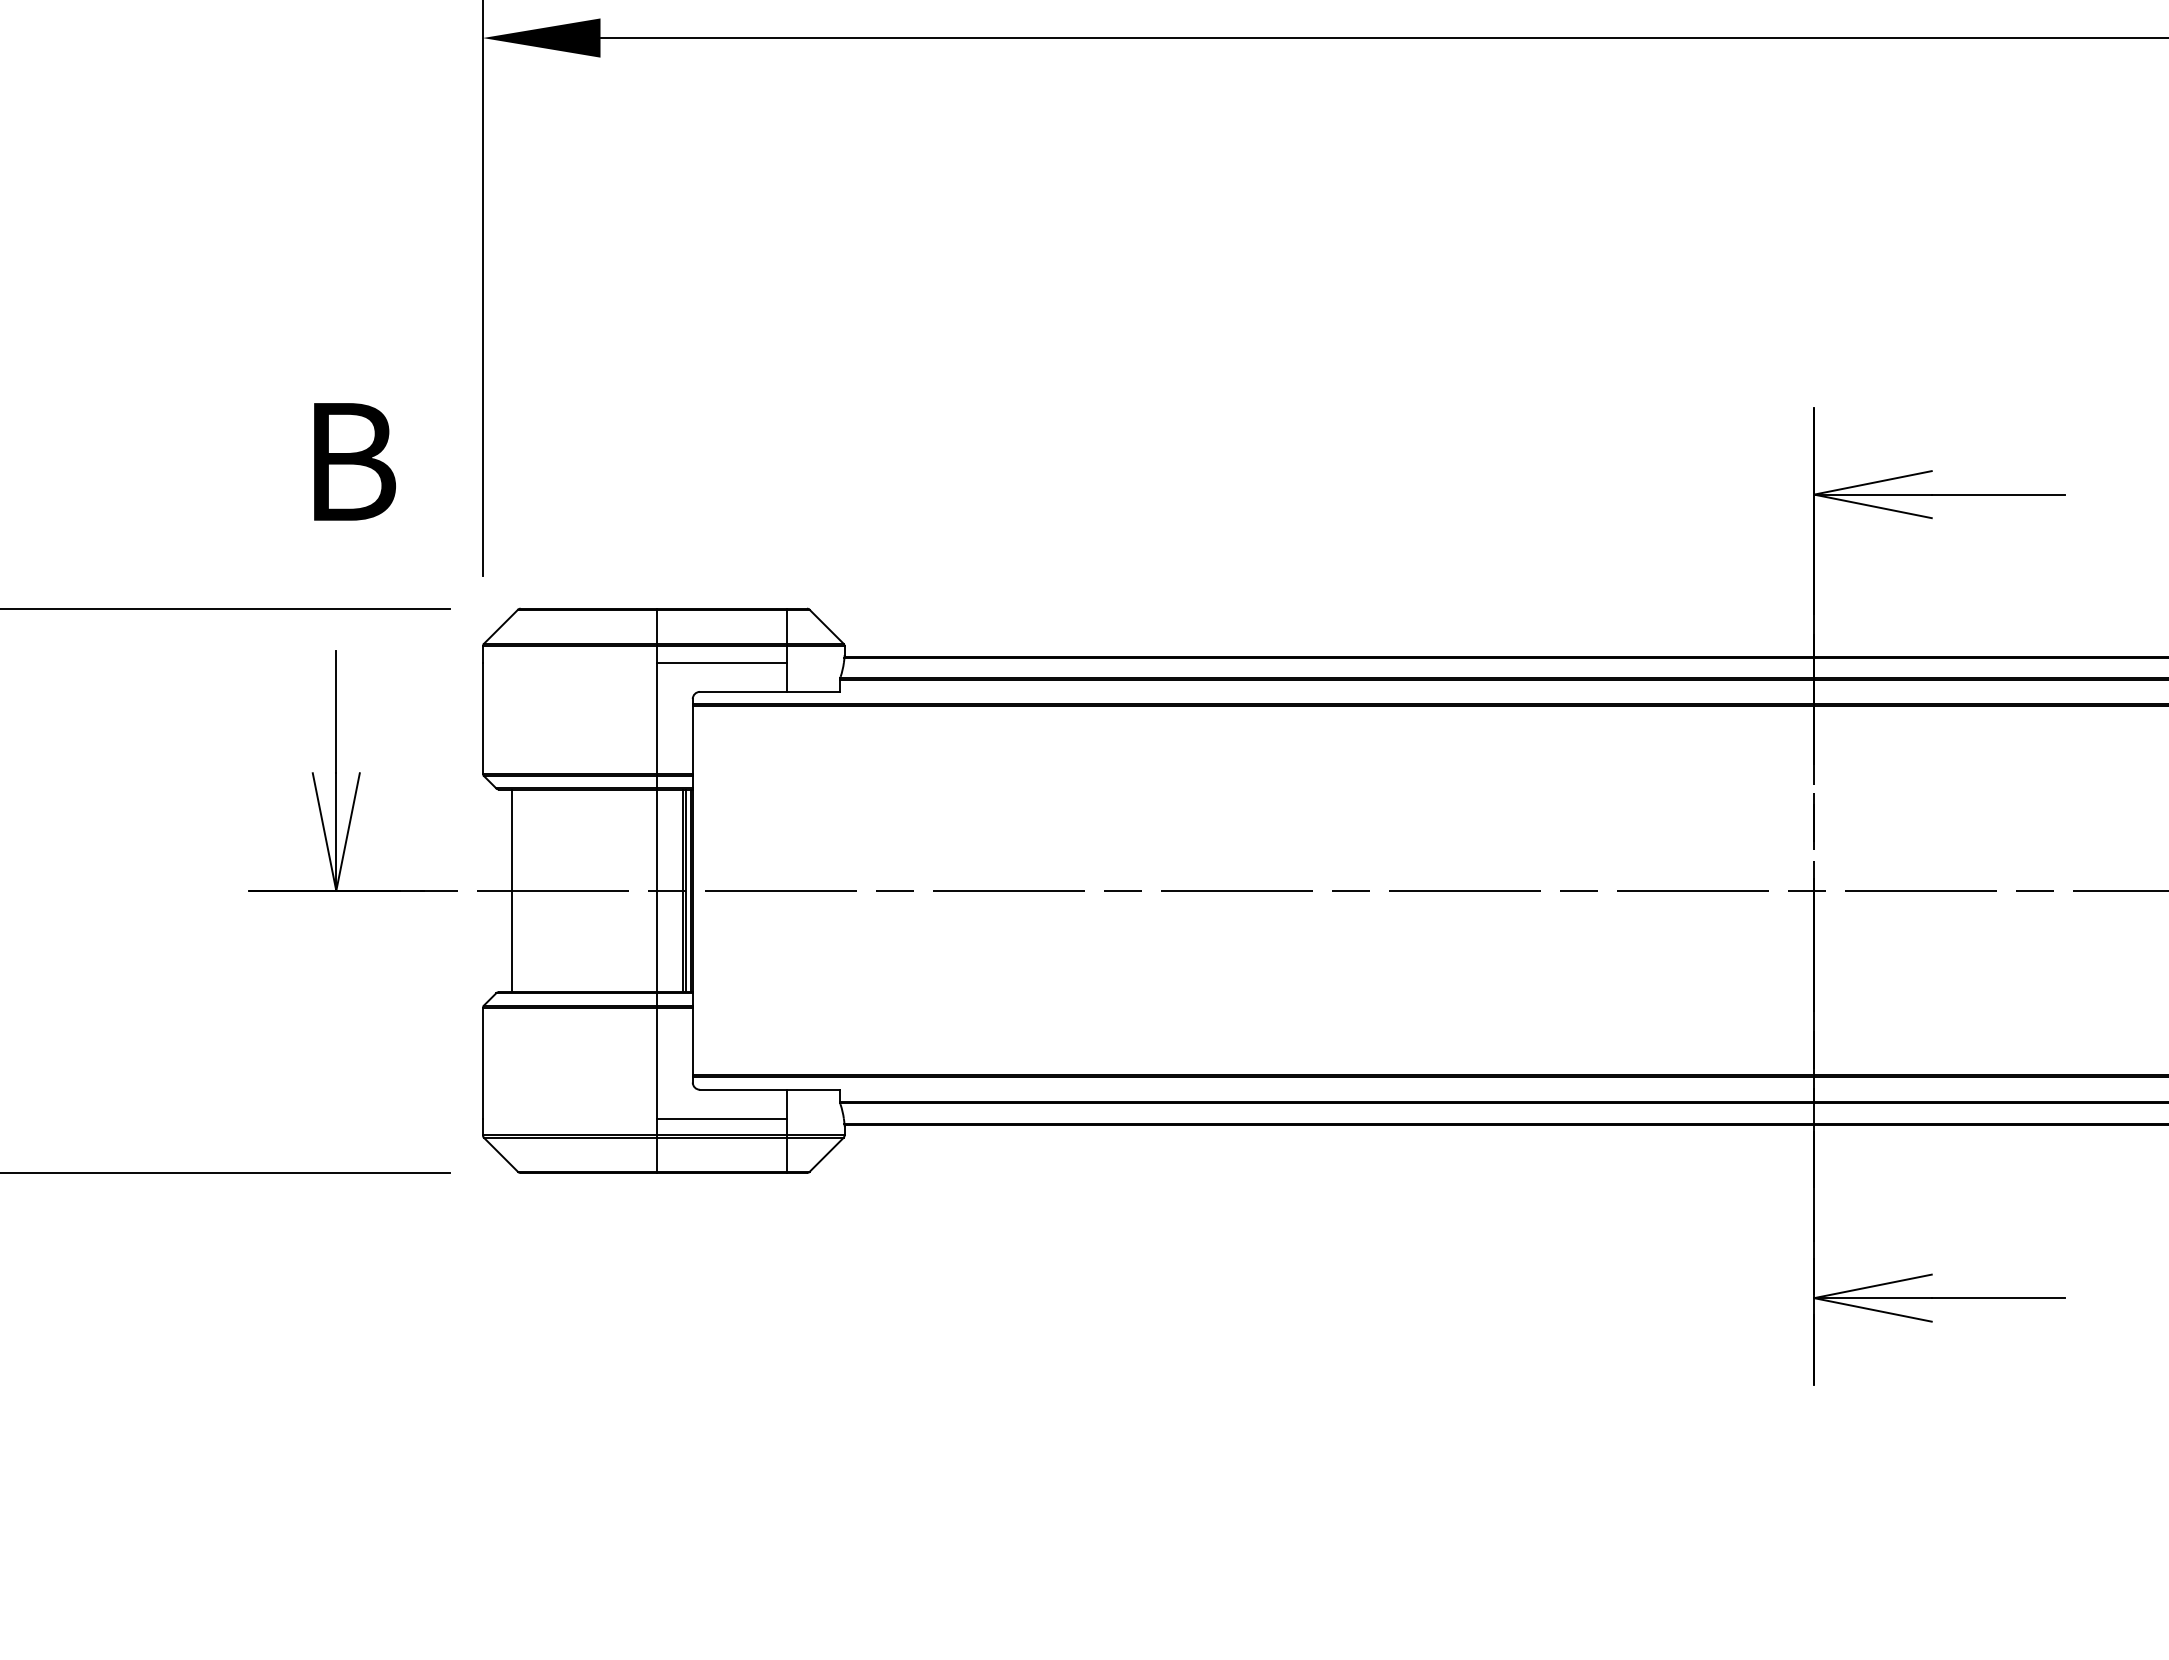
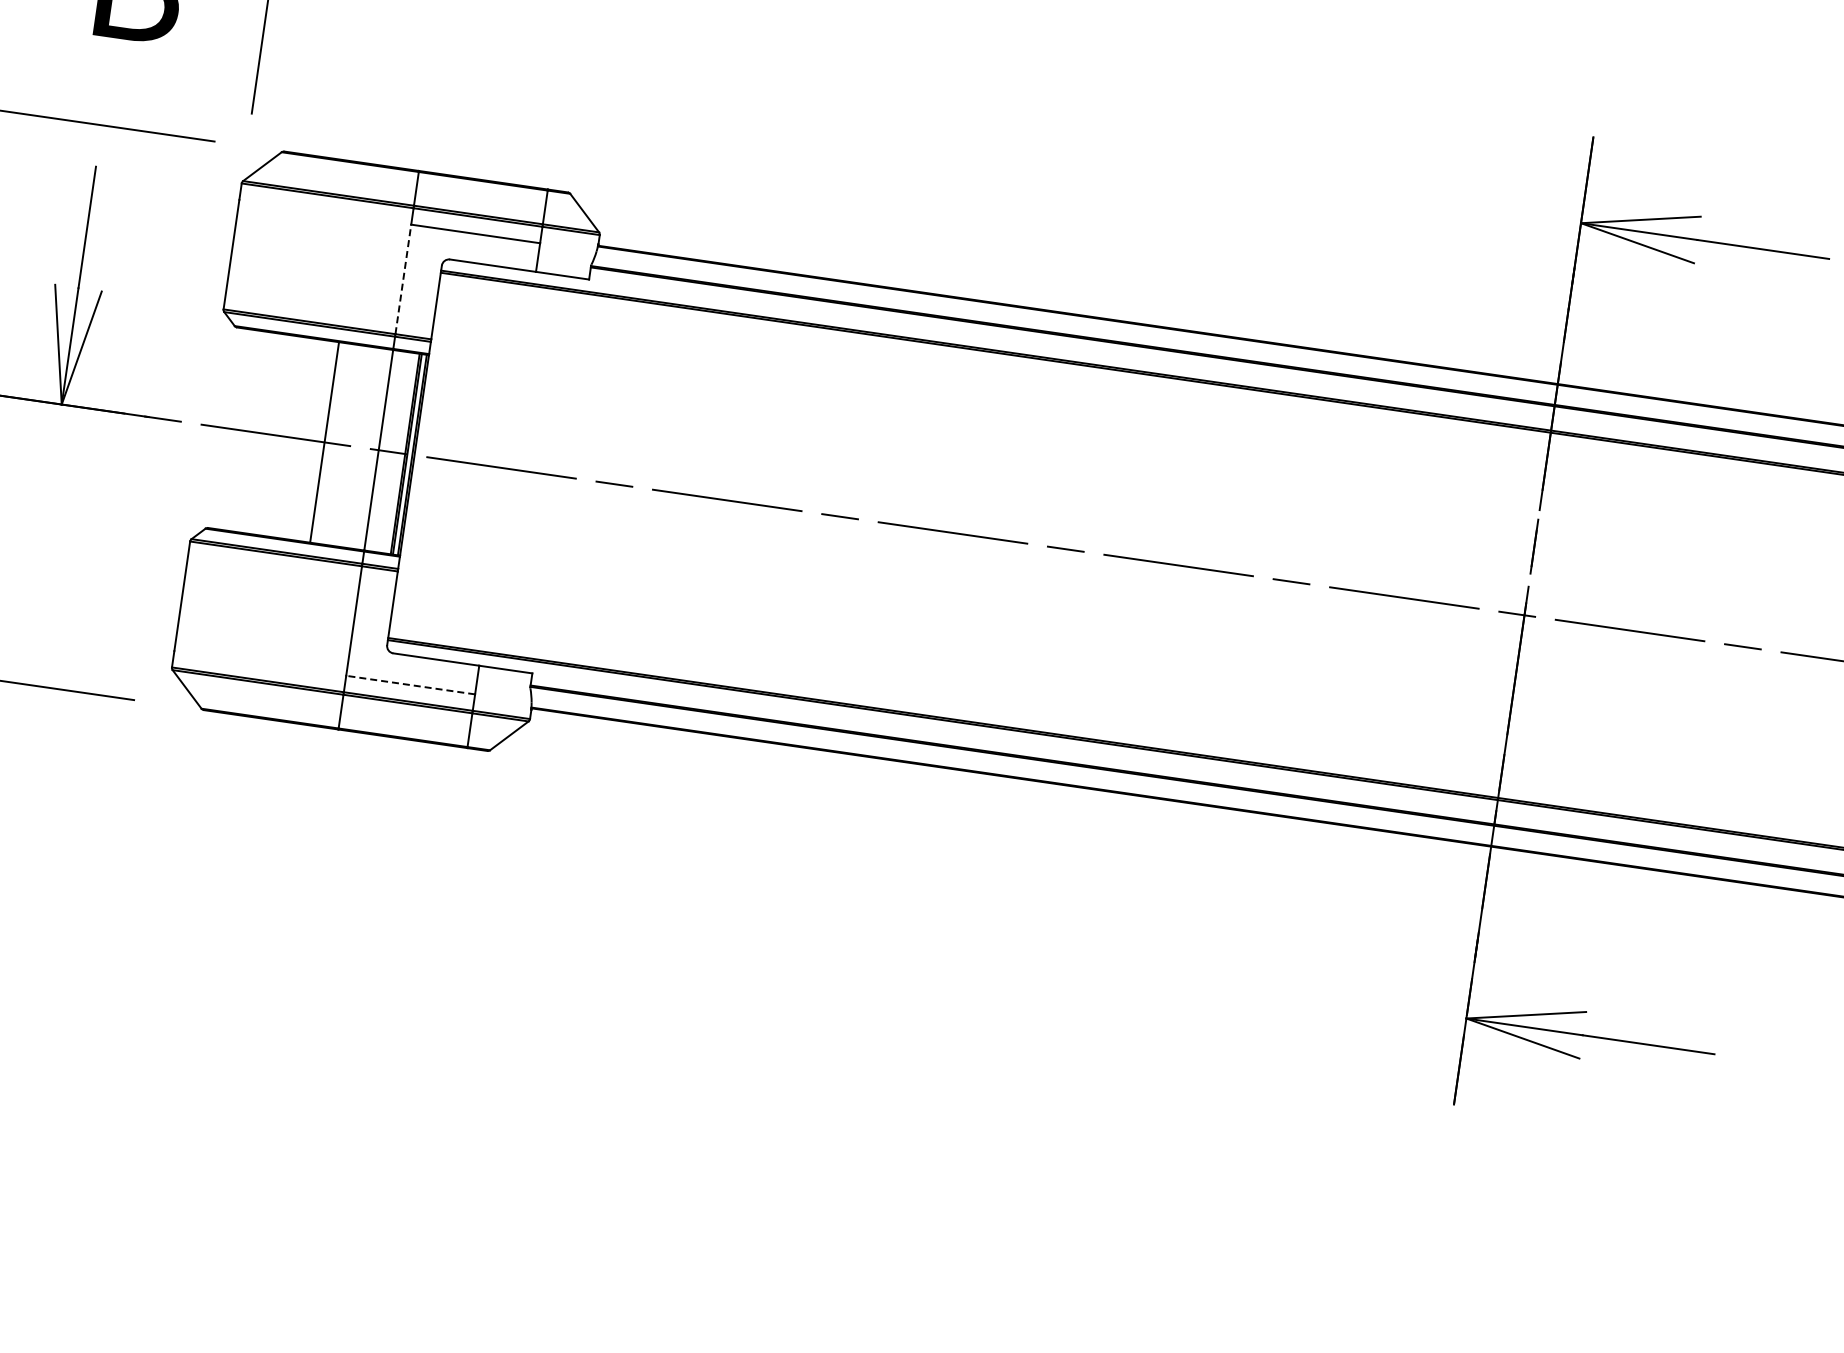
line: (656, 717) -> (403, 278), solid -> dashed
line: (511, 890) -> (324, 442), moved
line: (721, 1118) -> (410, 684), solid -> dashed

